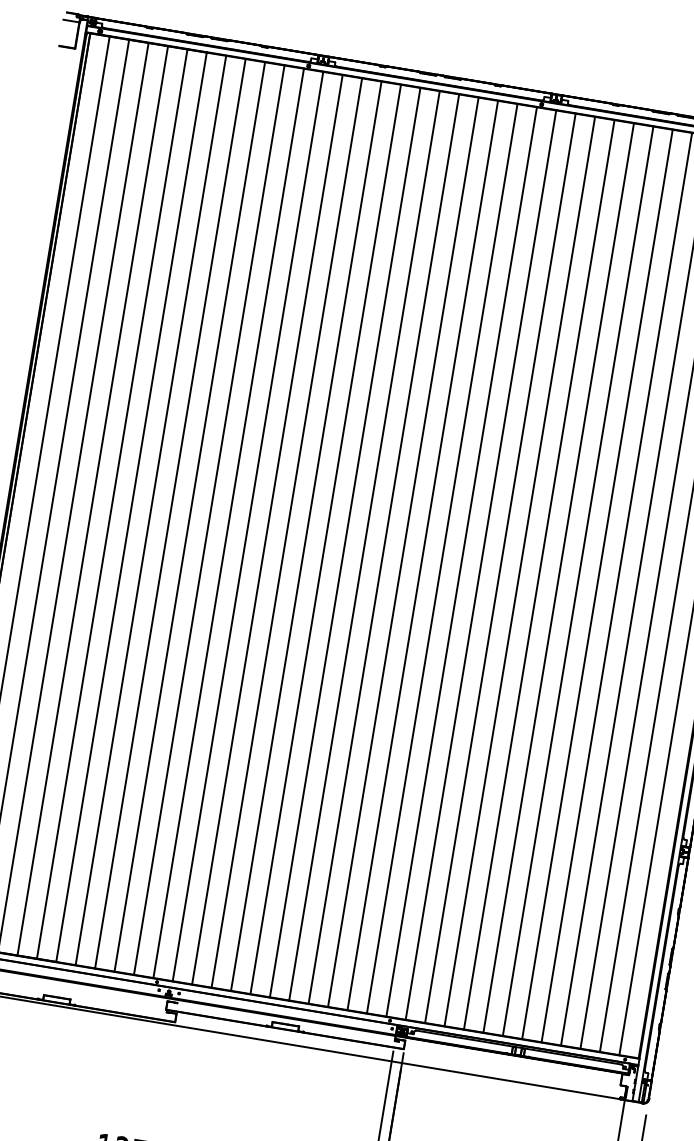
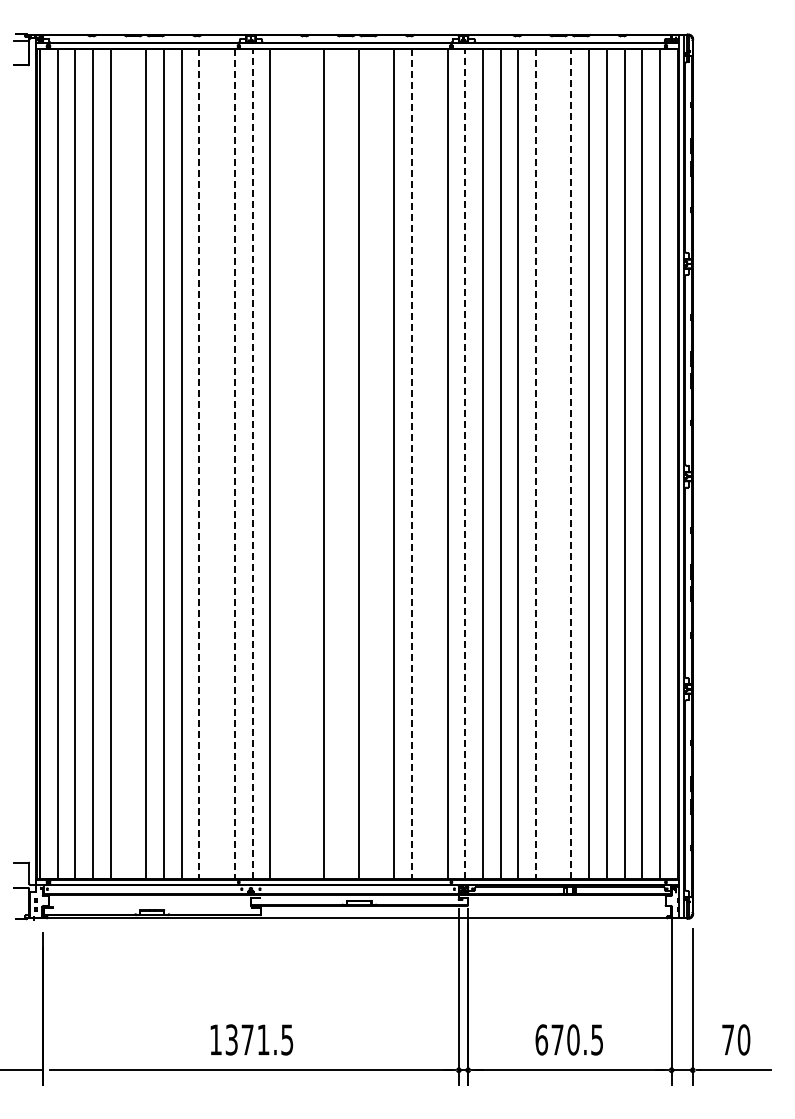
line: (112, 504) -> (128, 464), removed
line: (189, 517) -> (199, 464), solid -> dashed
line: (209, 520) -> (217, 464), removed
line: (228, 523) -> (234, 464), solid -> dashed
line: (247, 526) -> (252, 464), solid -> dashed
line: (287, 533) -> (288, 464), removed
line: (305, 536) -> (305, 464), removed
line: (345, 542) -> (341, 464), removed
line: (383, 549) -> (376, 464), removed
line: (423, 555) -> (412, 464), solid -> dashed
line: (441, 558) -> (429, 464), removed
line: (481, 565) -> (465, 464), solid -> dashed
line: (559, 578) -> (536, 464), solid -> dashed
line: (577, 581) -> (553, 464), removed
line: (597, 584) -> (571, 464), solid -> dashed

